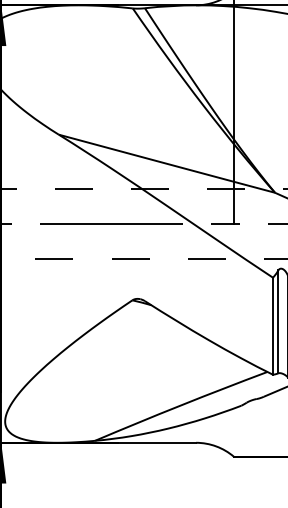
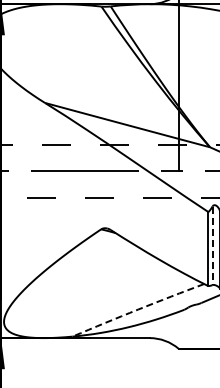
line: (278, 322) -> (212, 246), solid -> dashed
arc: (181, 405) -> (138, 309), solid -> dashed

